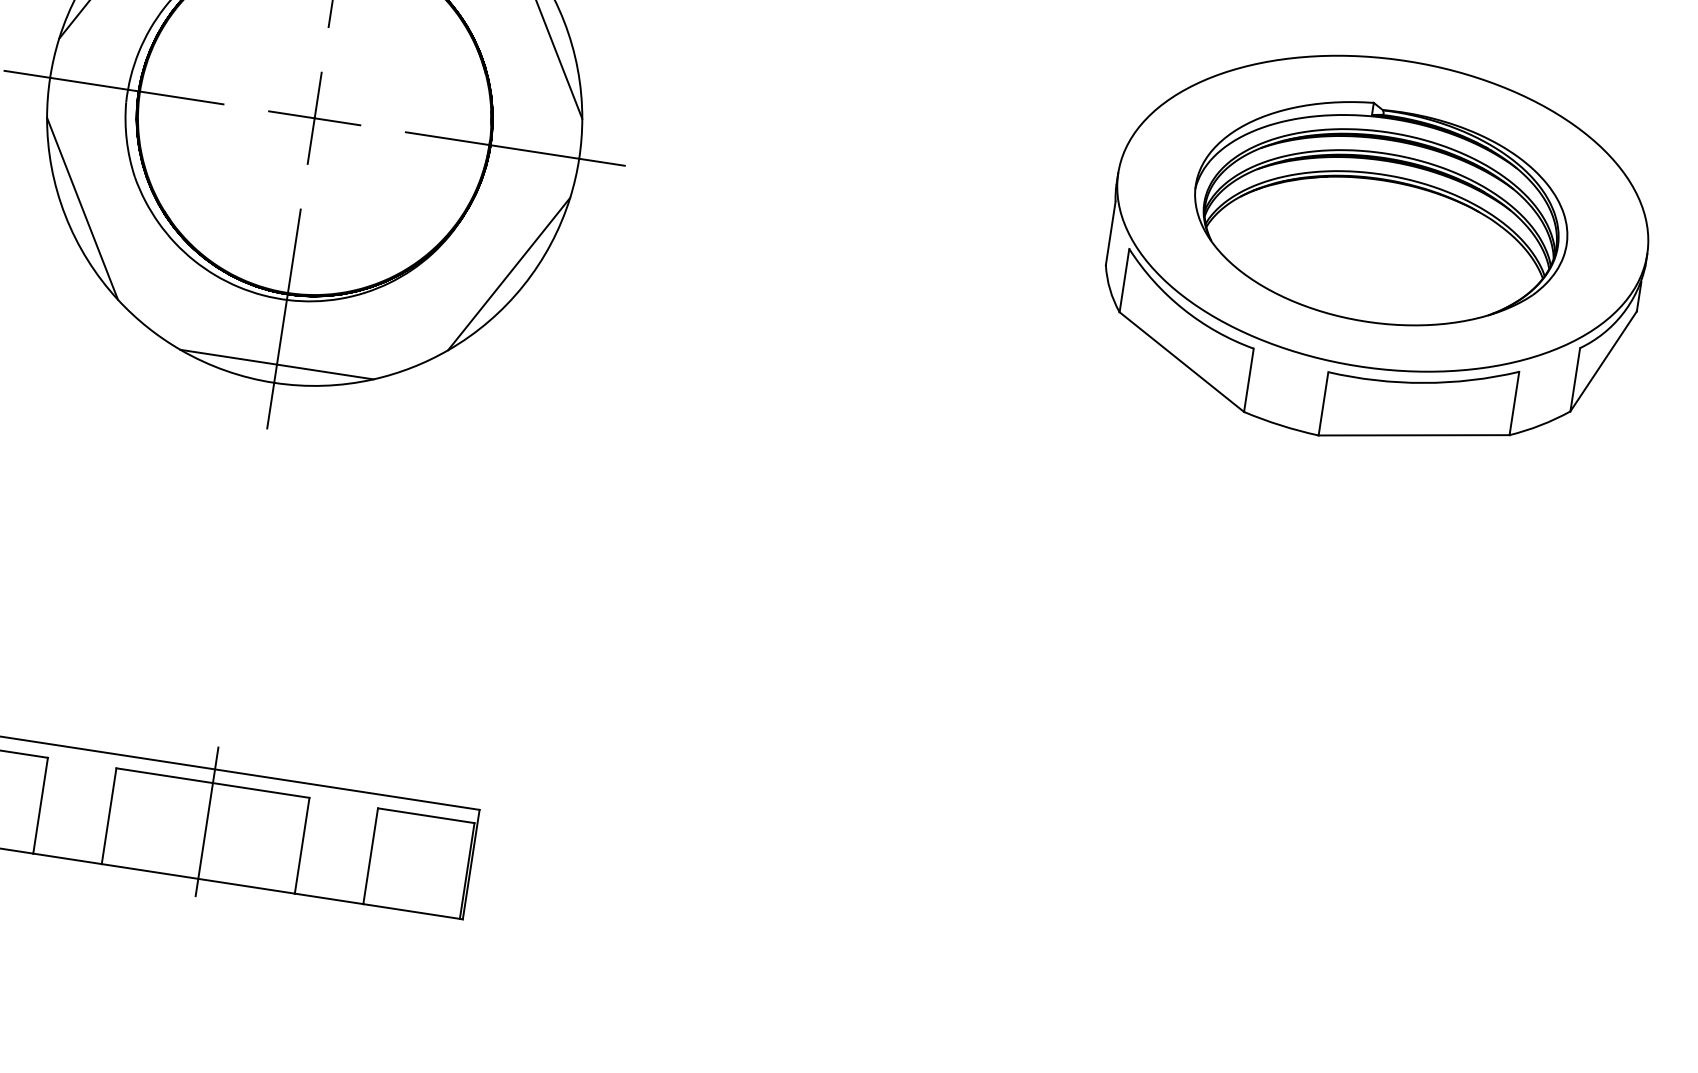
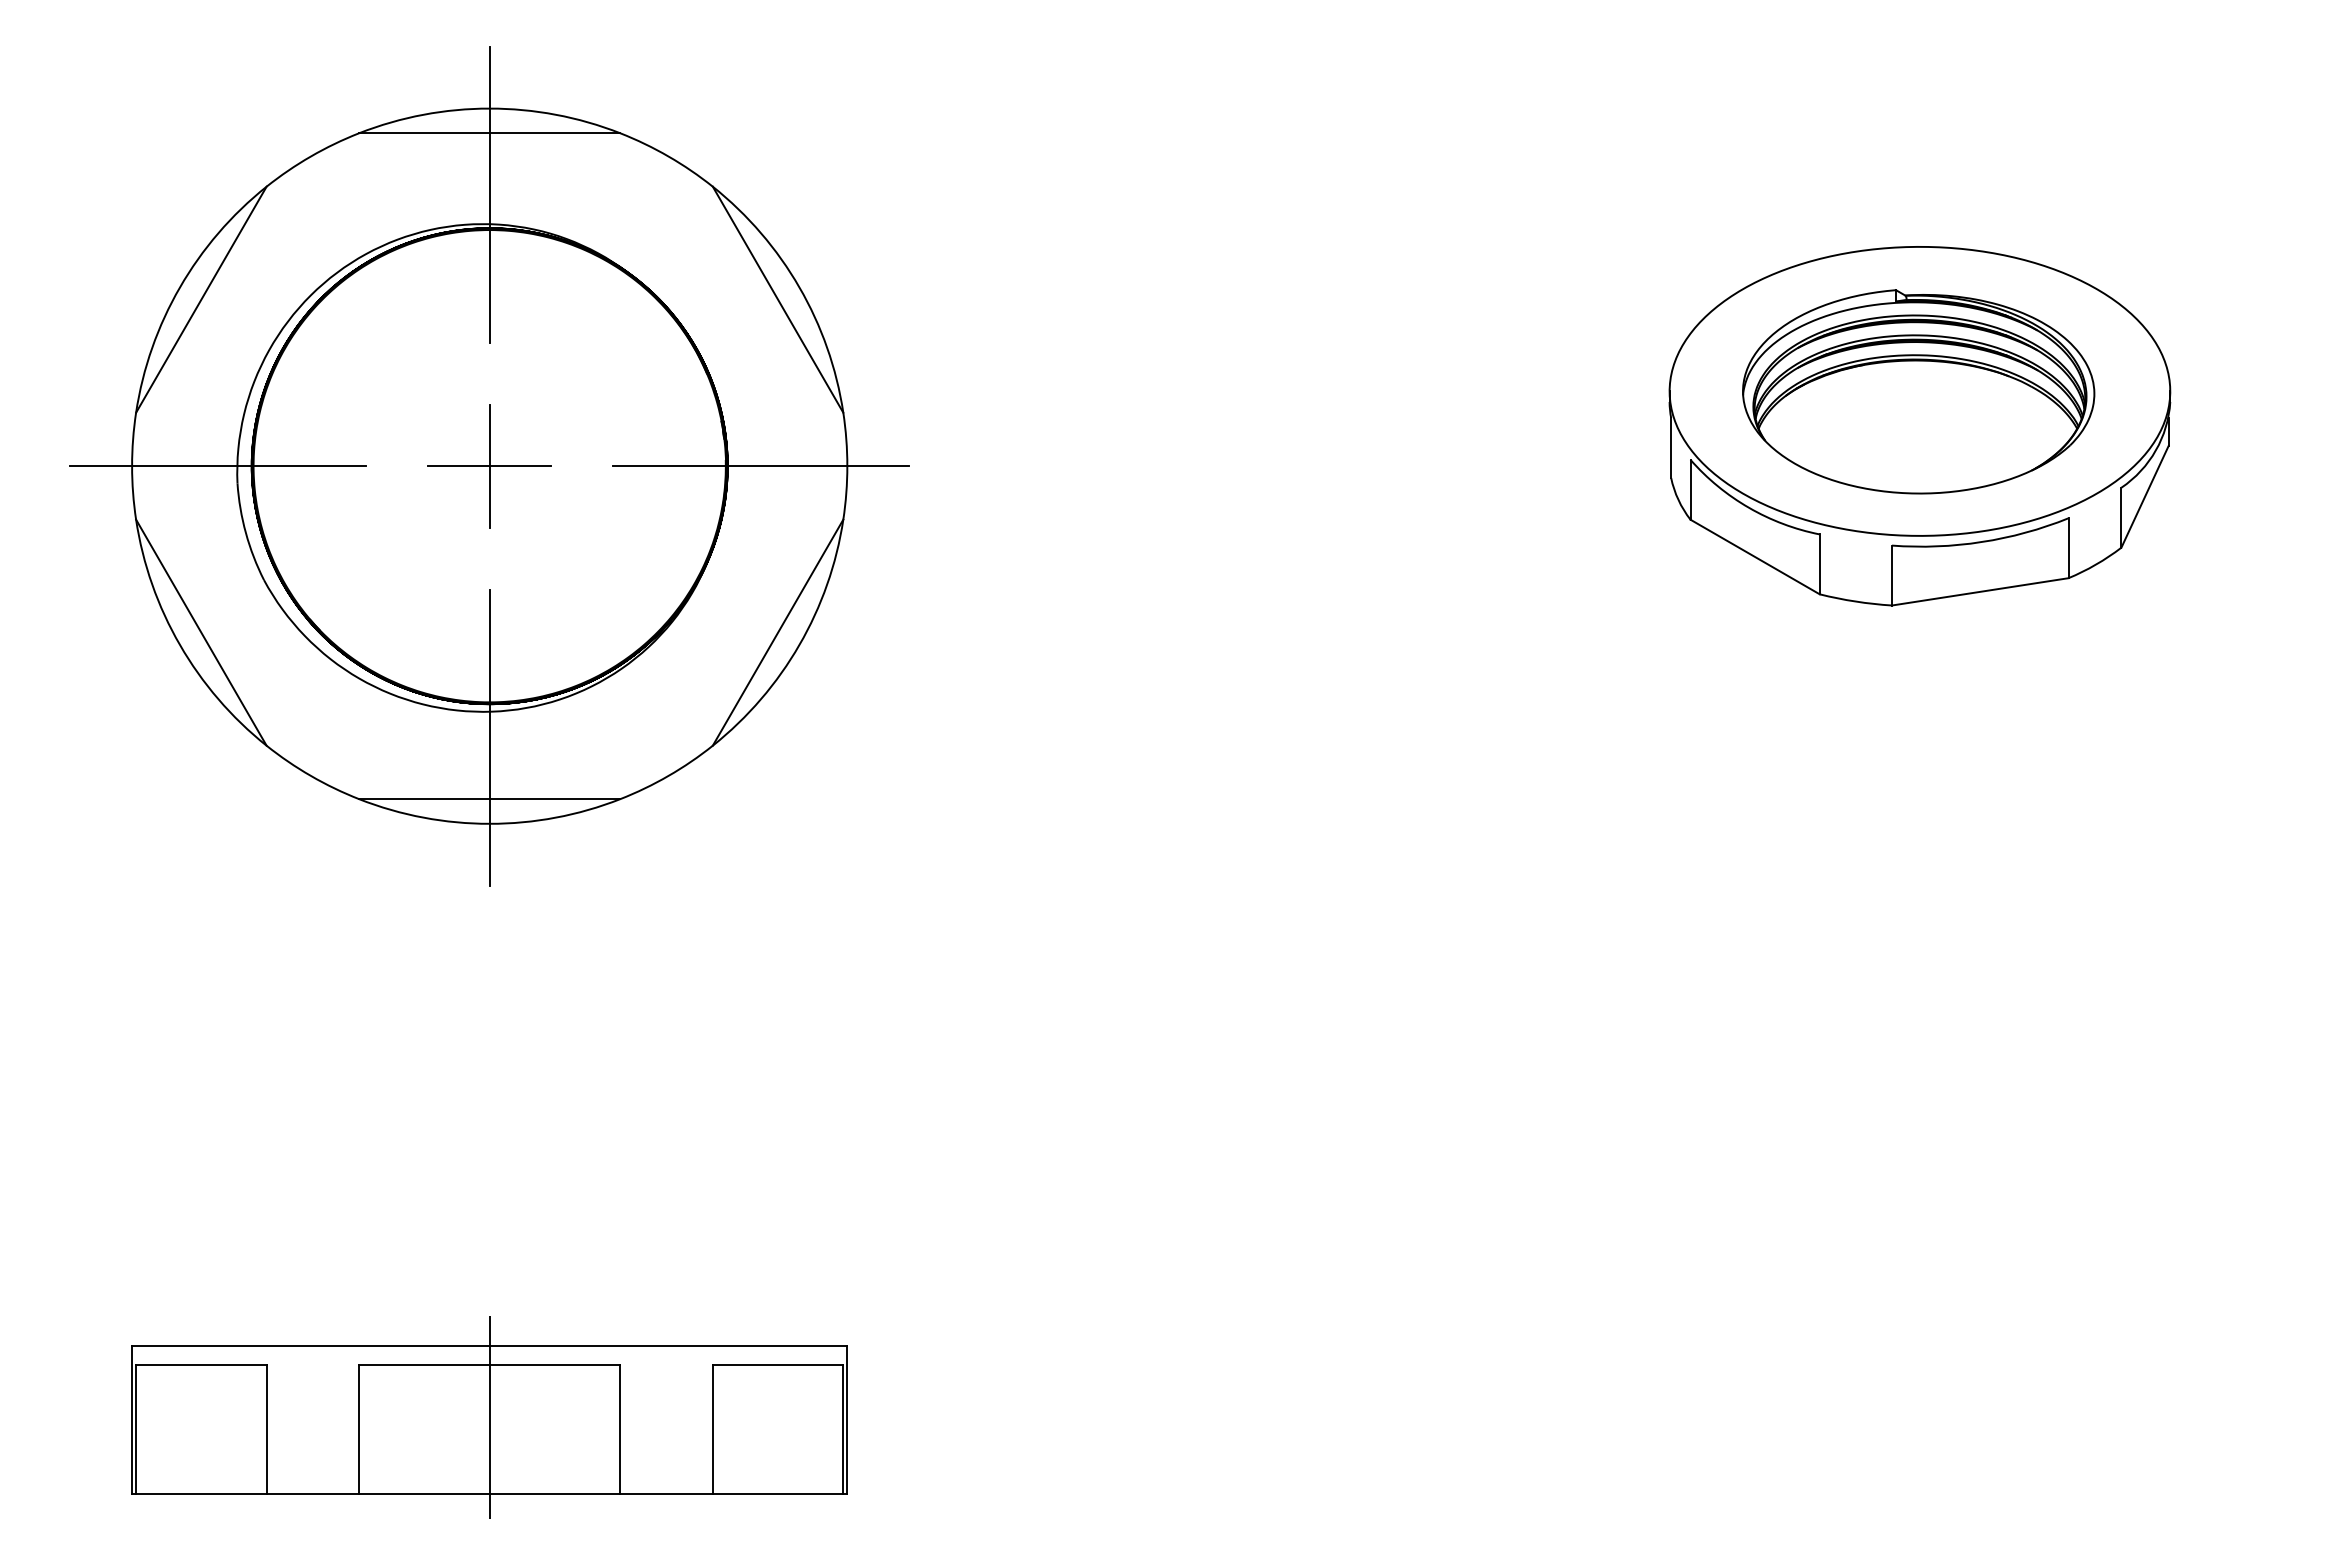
part: (1376, 250) -> (1919, 426), size x0.7

